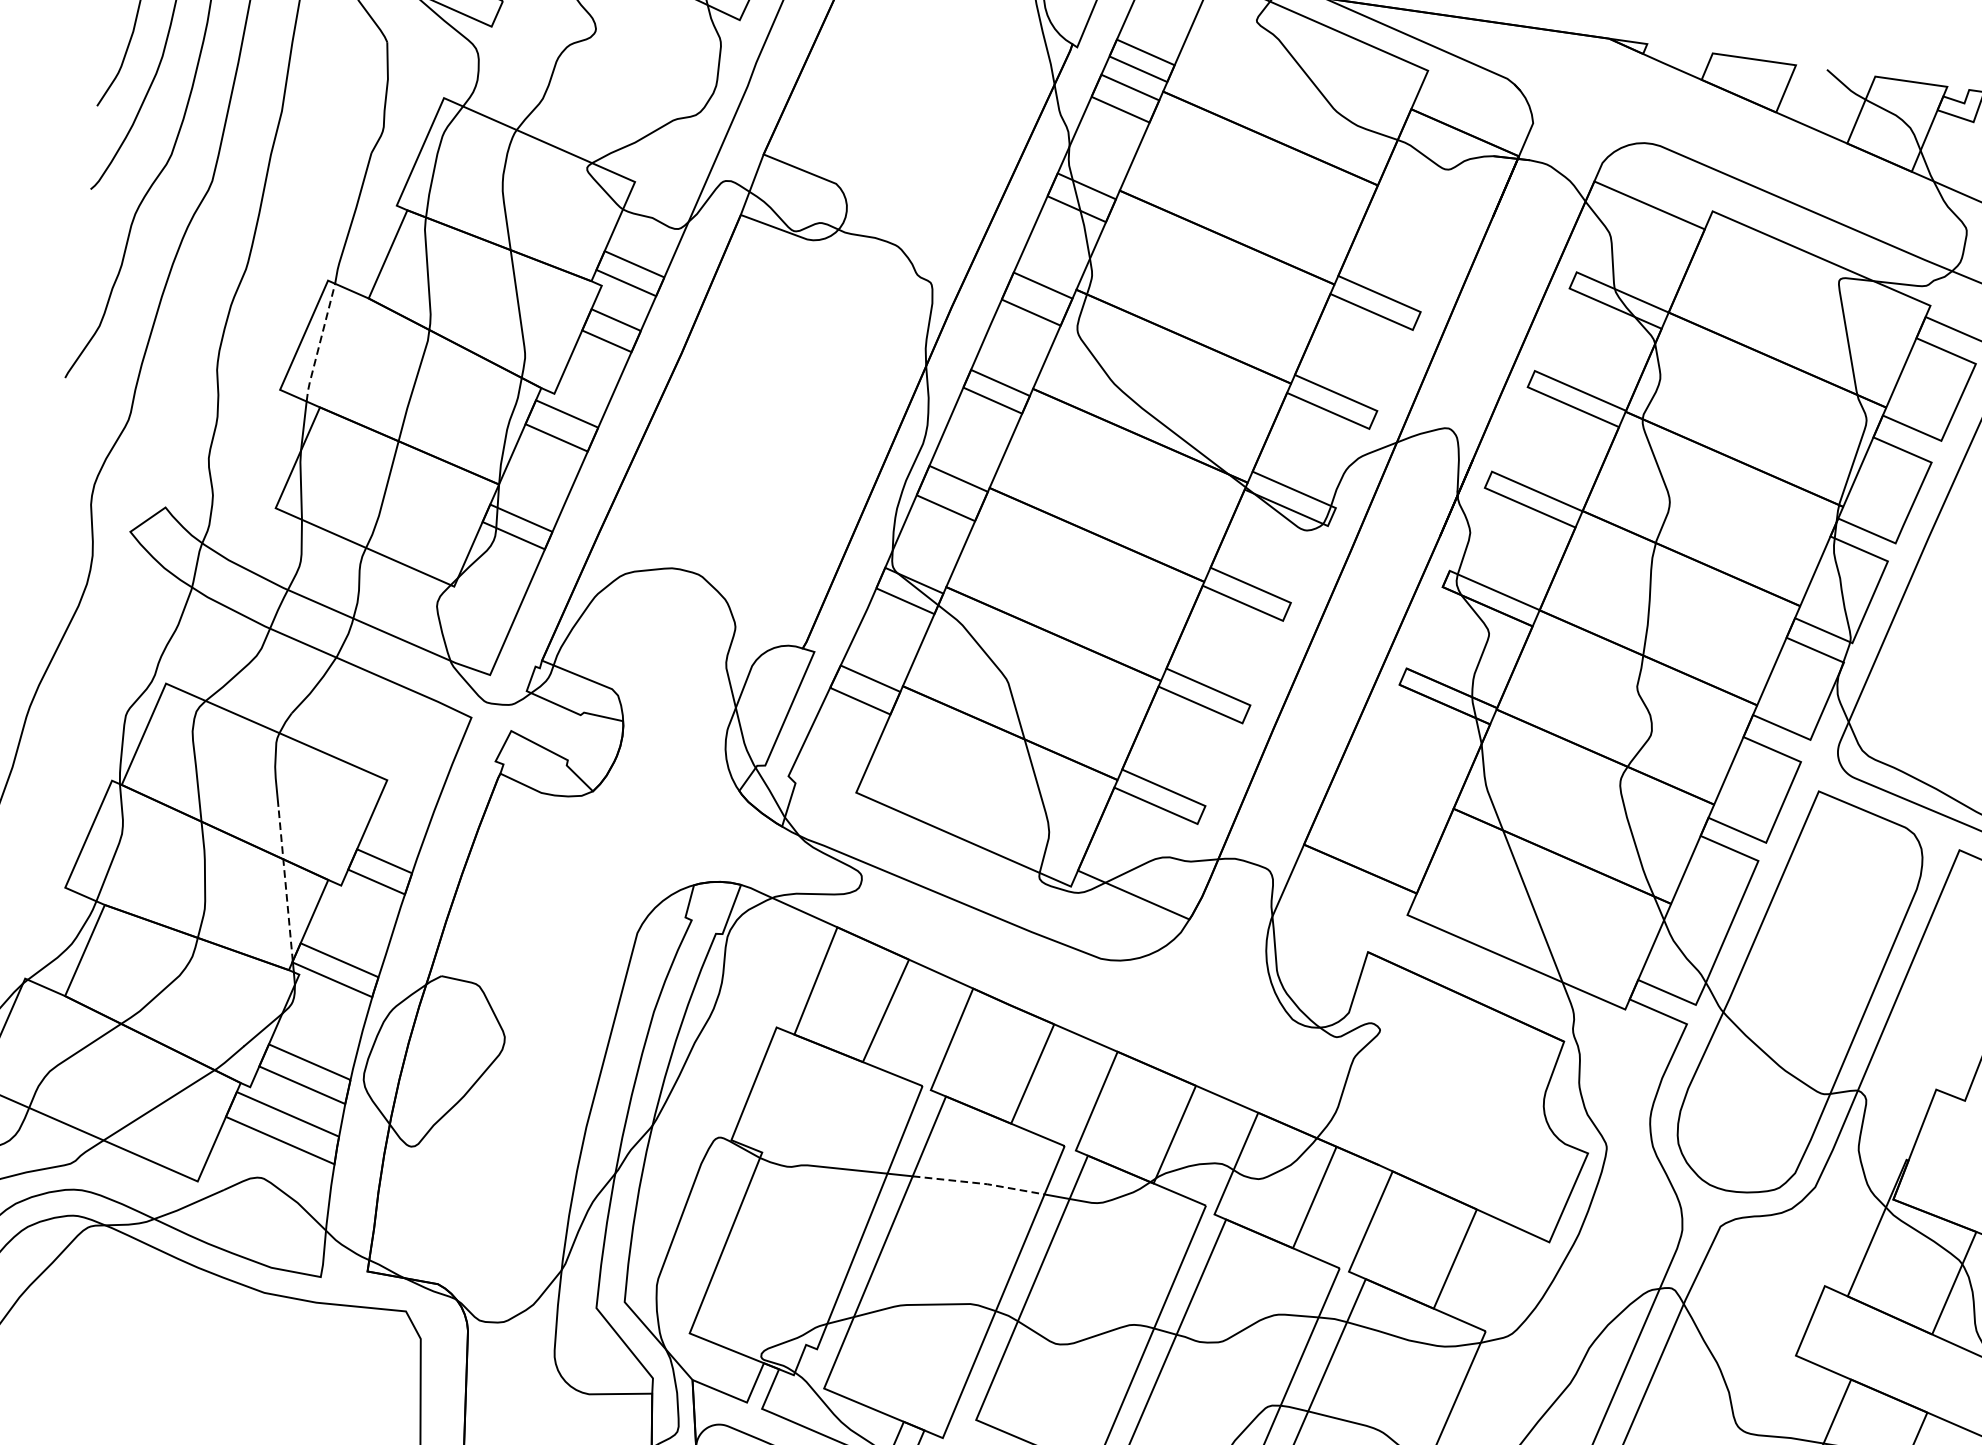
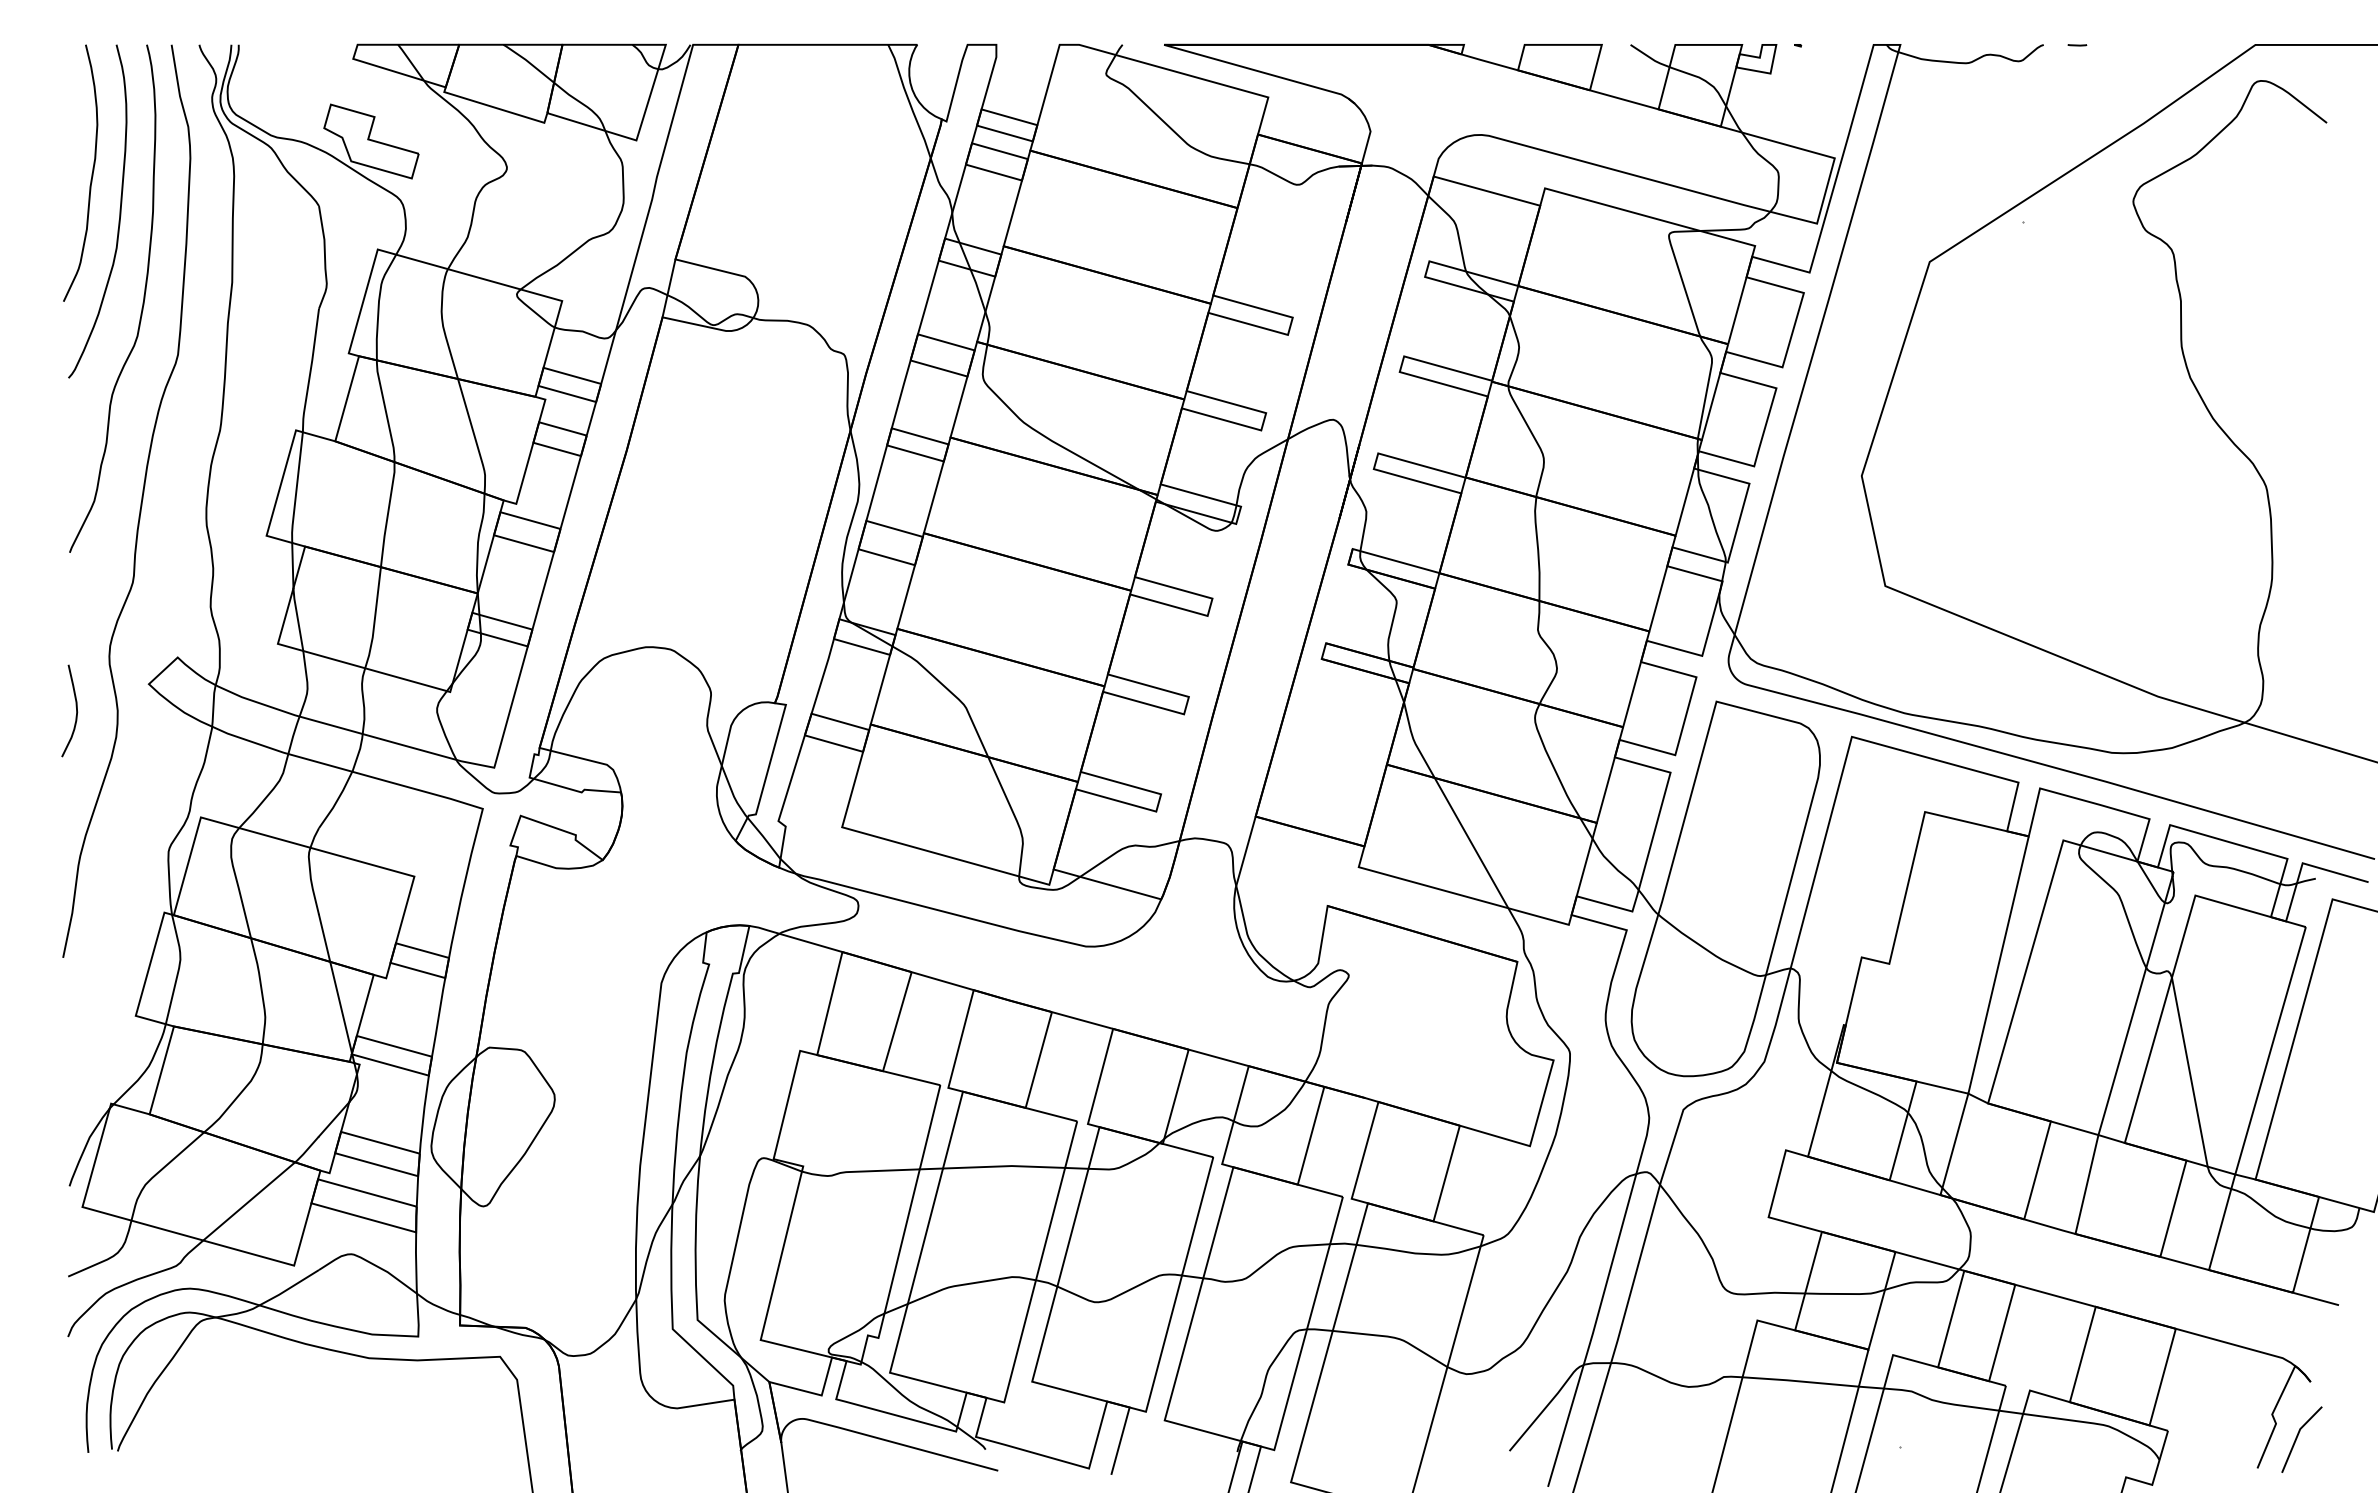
line: (319, 343) -> (296, 488), dashed -> solid
curve: (48, 549) -> (76, 710), added
line: (285, 883) -> (335, 983), dashed -> solid
line: (979, 1183) -> (1004, 1166), dashed -> solid

